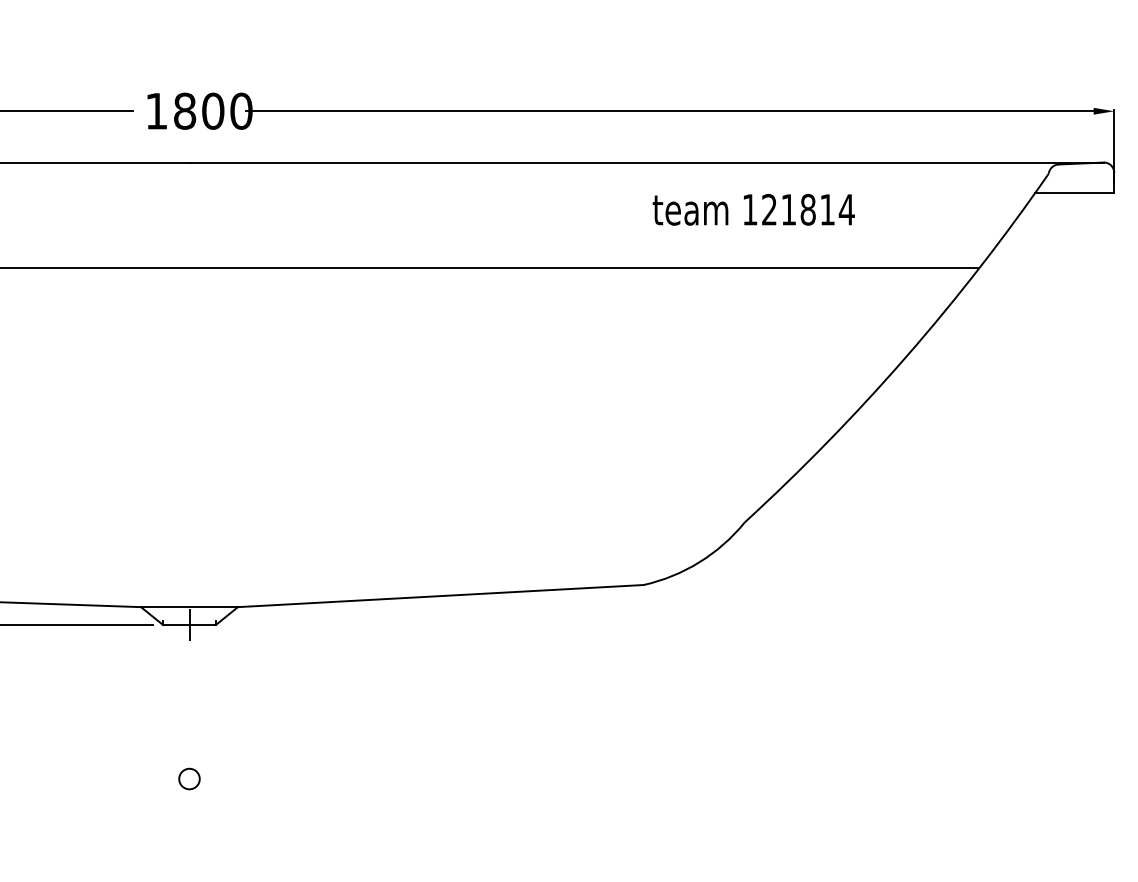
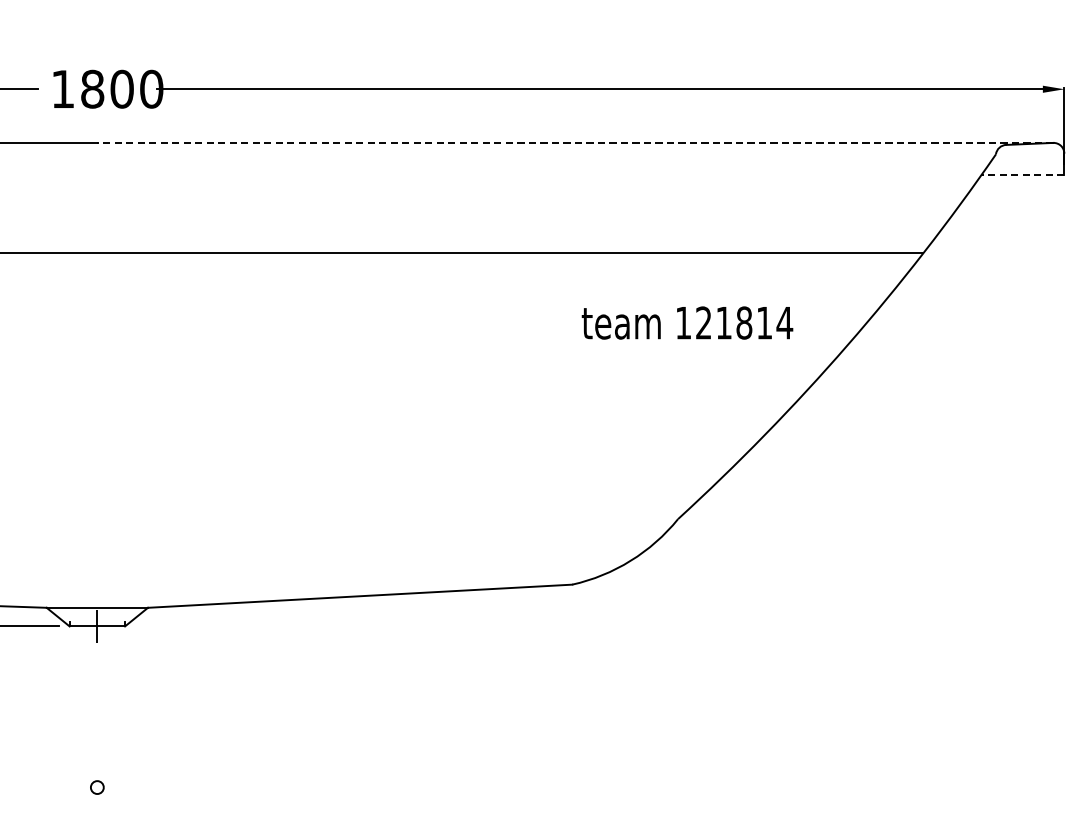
line: (646, 162) -> (575, 142), solid -> dashed
line: (1074, 193) -> (1022, 175), solid -> dashed
text: (753, 209) -> (687, 322), moved
circle: (189, 778) -> (97, 786), size x0.6

